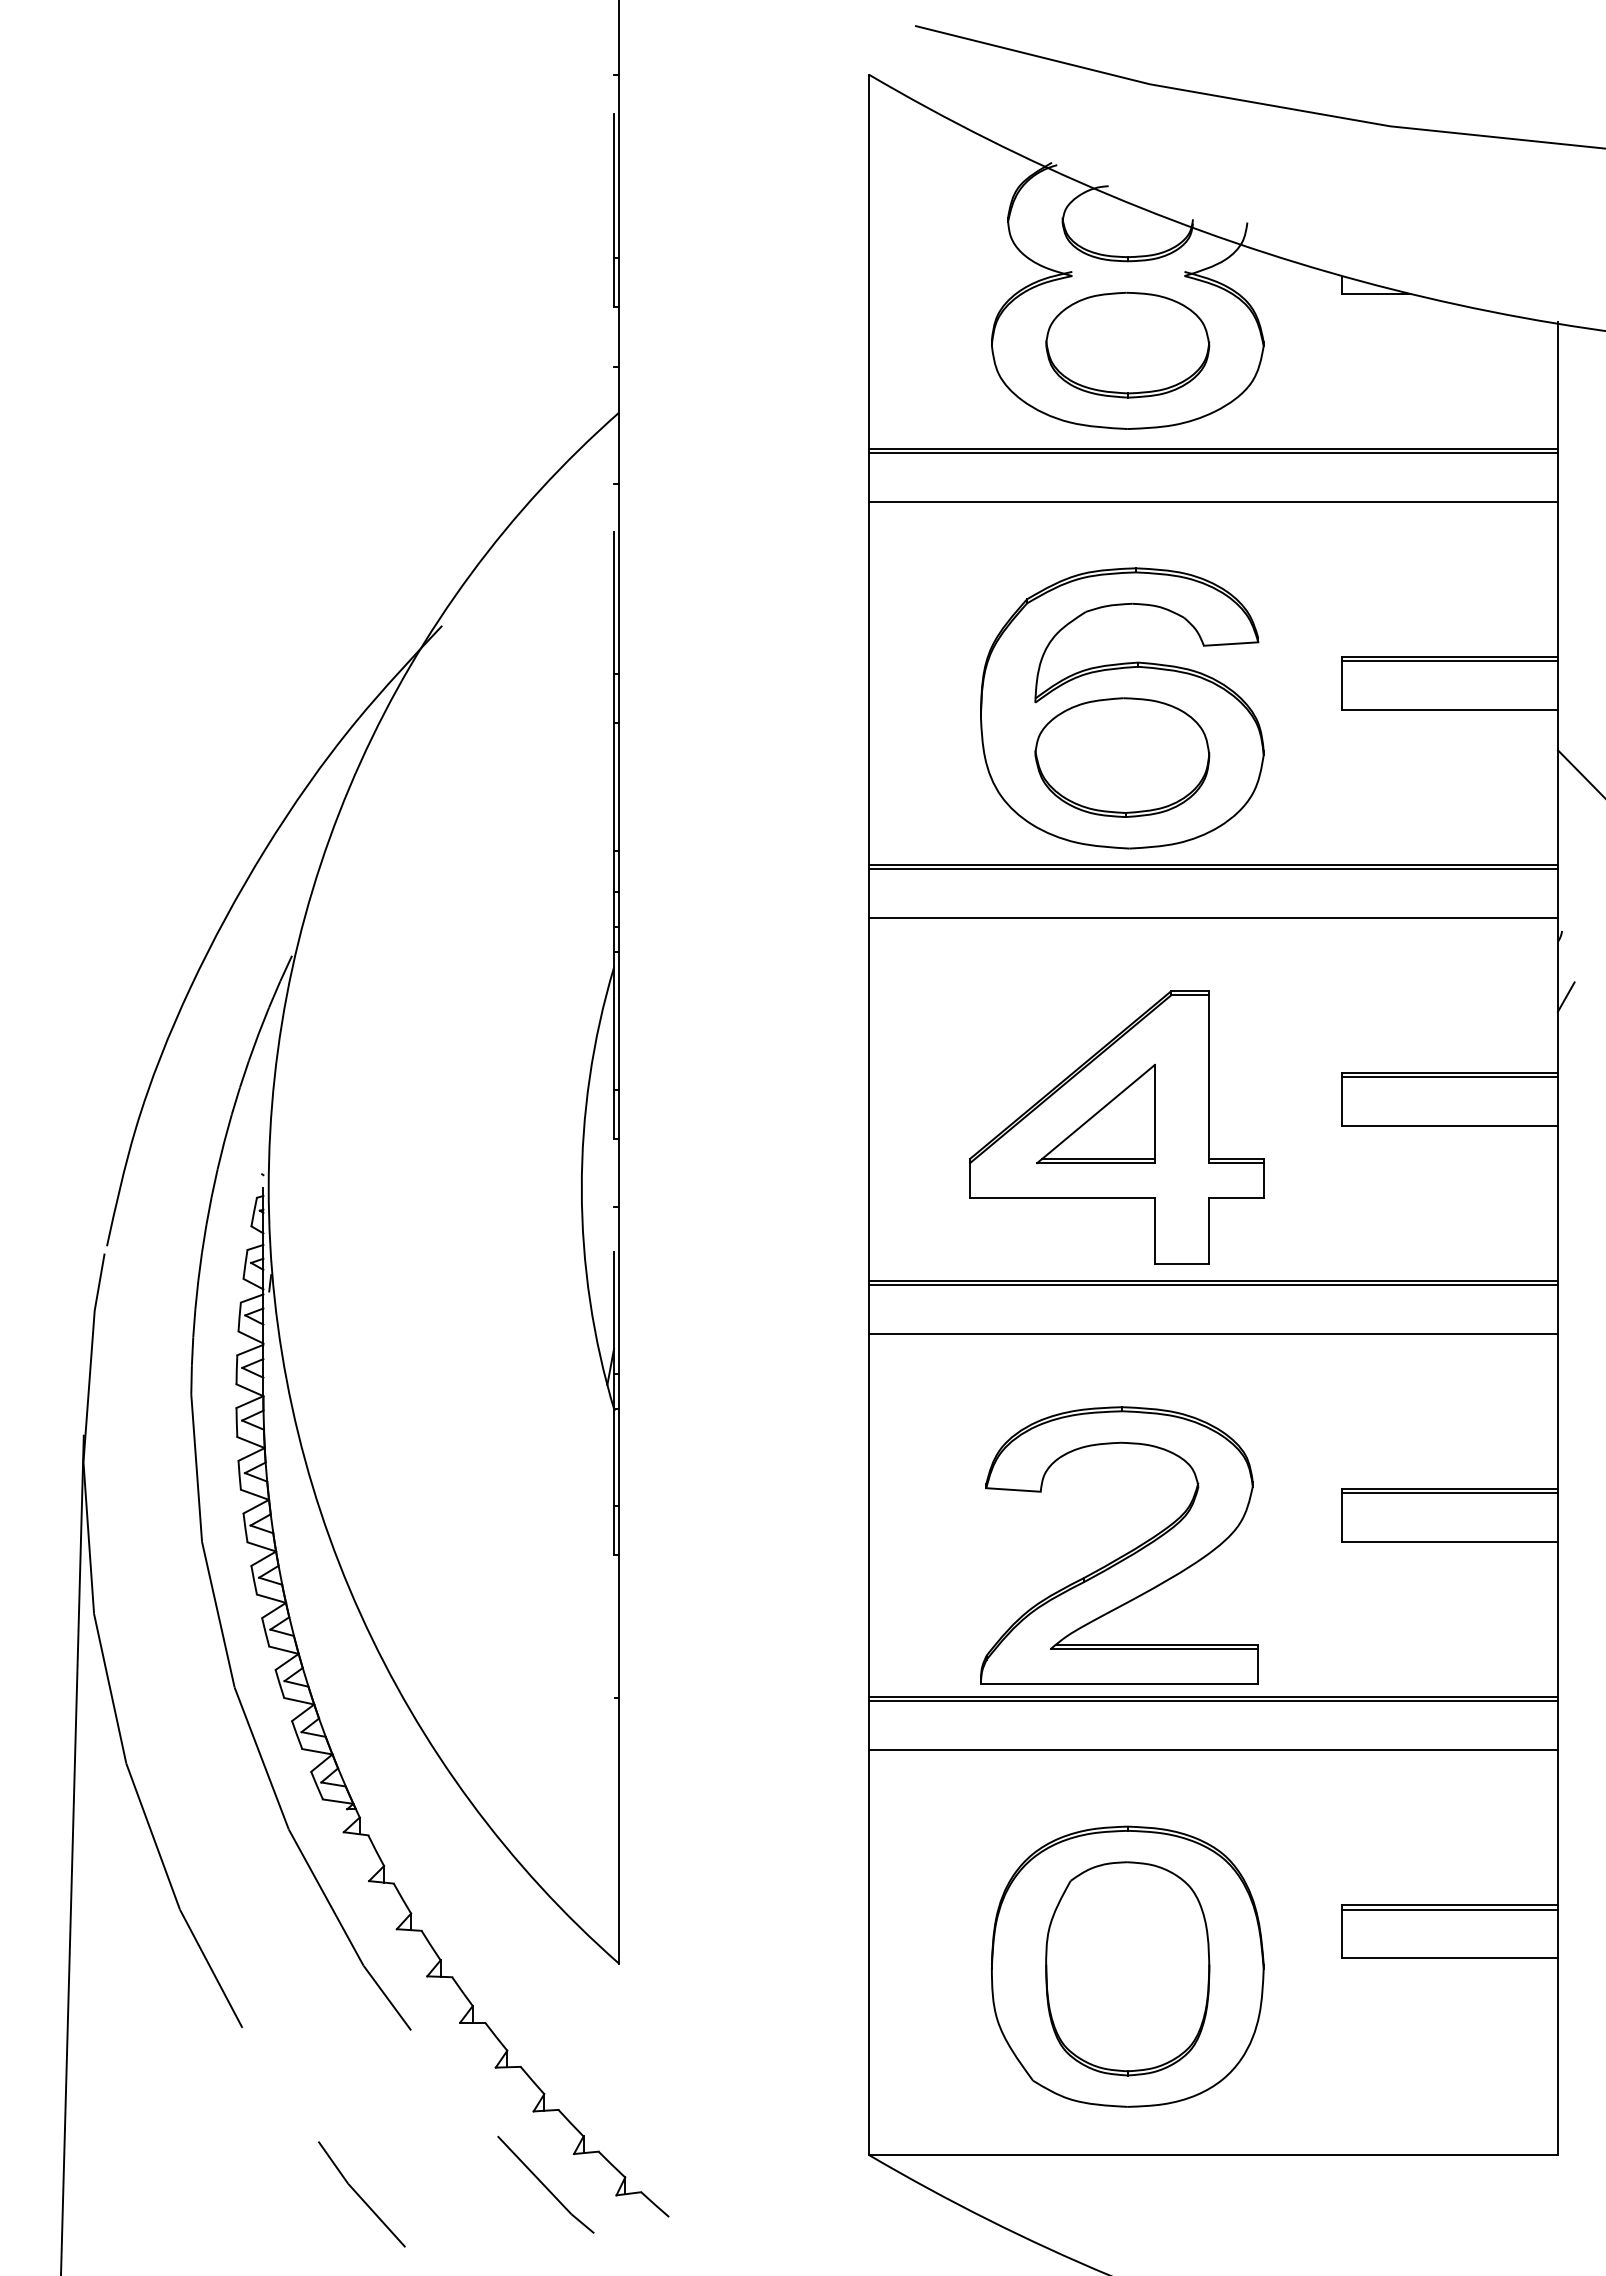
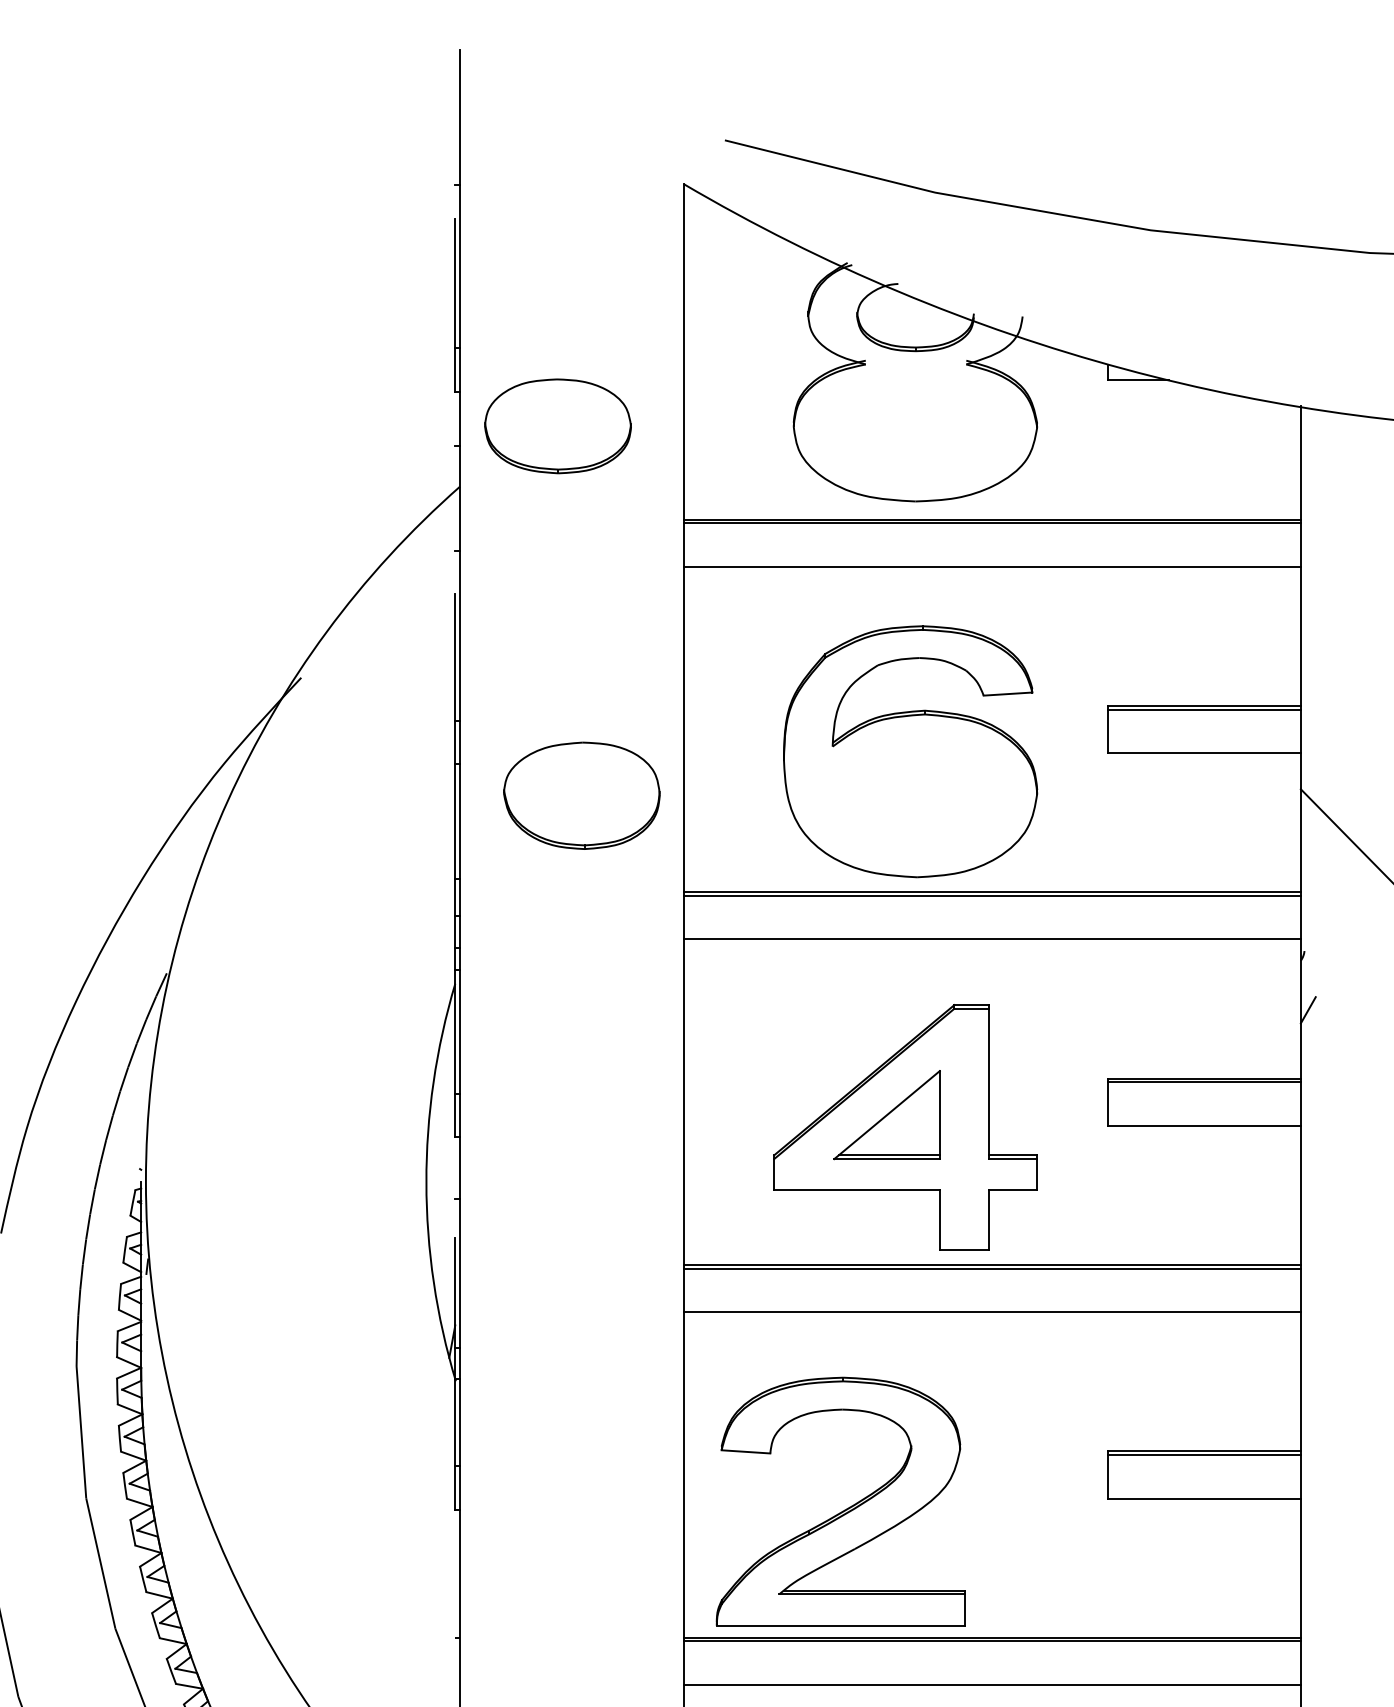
part: (1127, 344) -> (557, 425), moved
part: (1122, 757) -> (582, 795), moved
part: (1123, 1554) -> (844, 1509), moved

